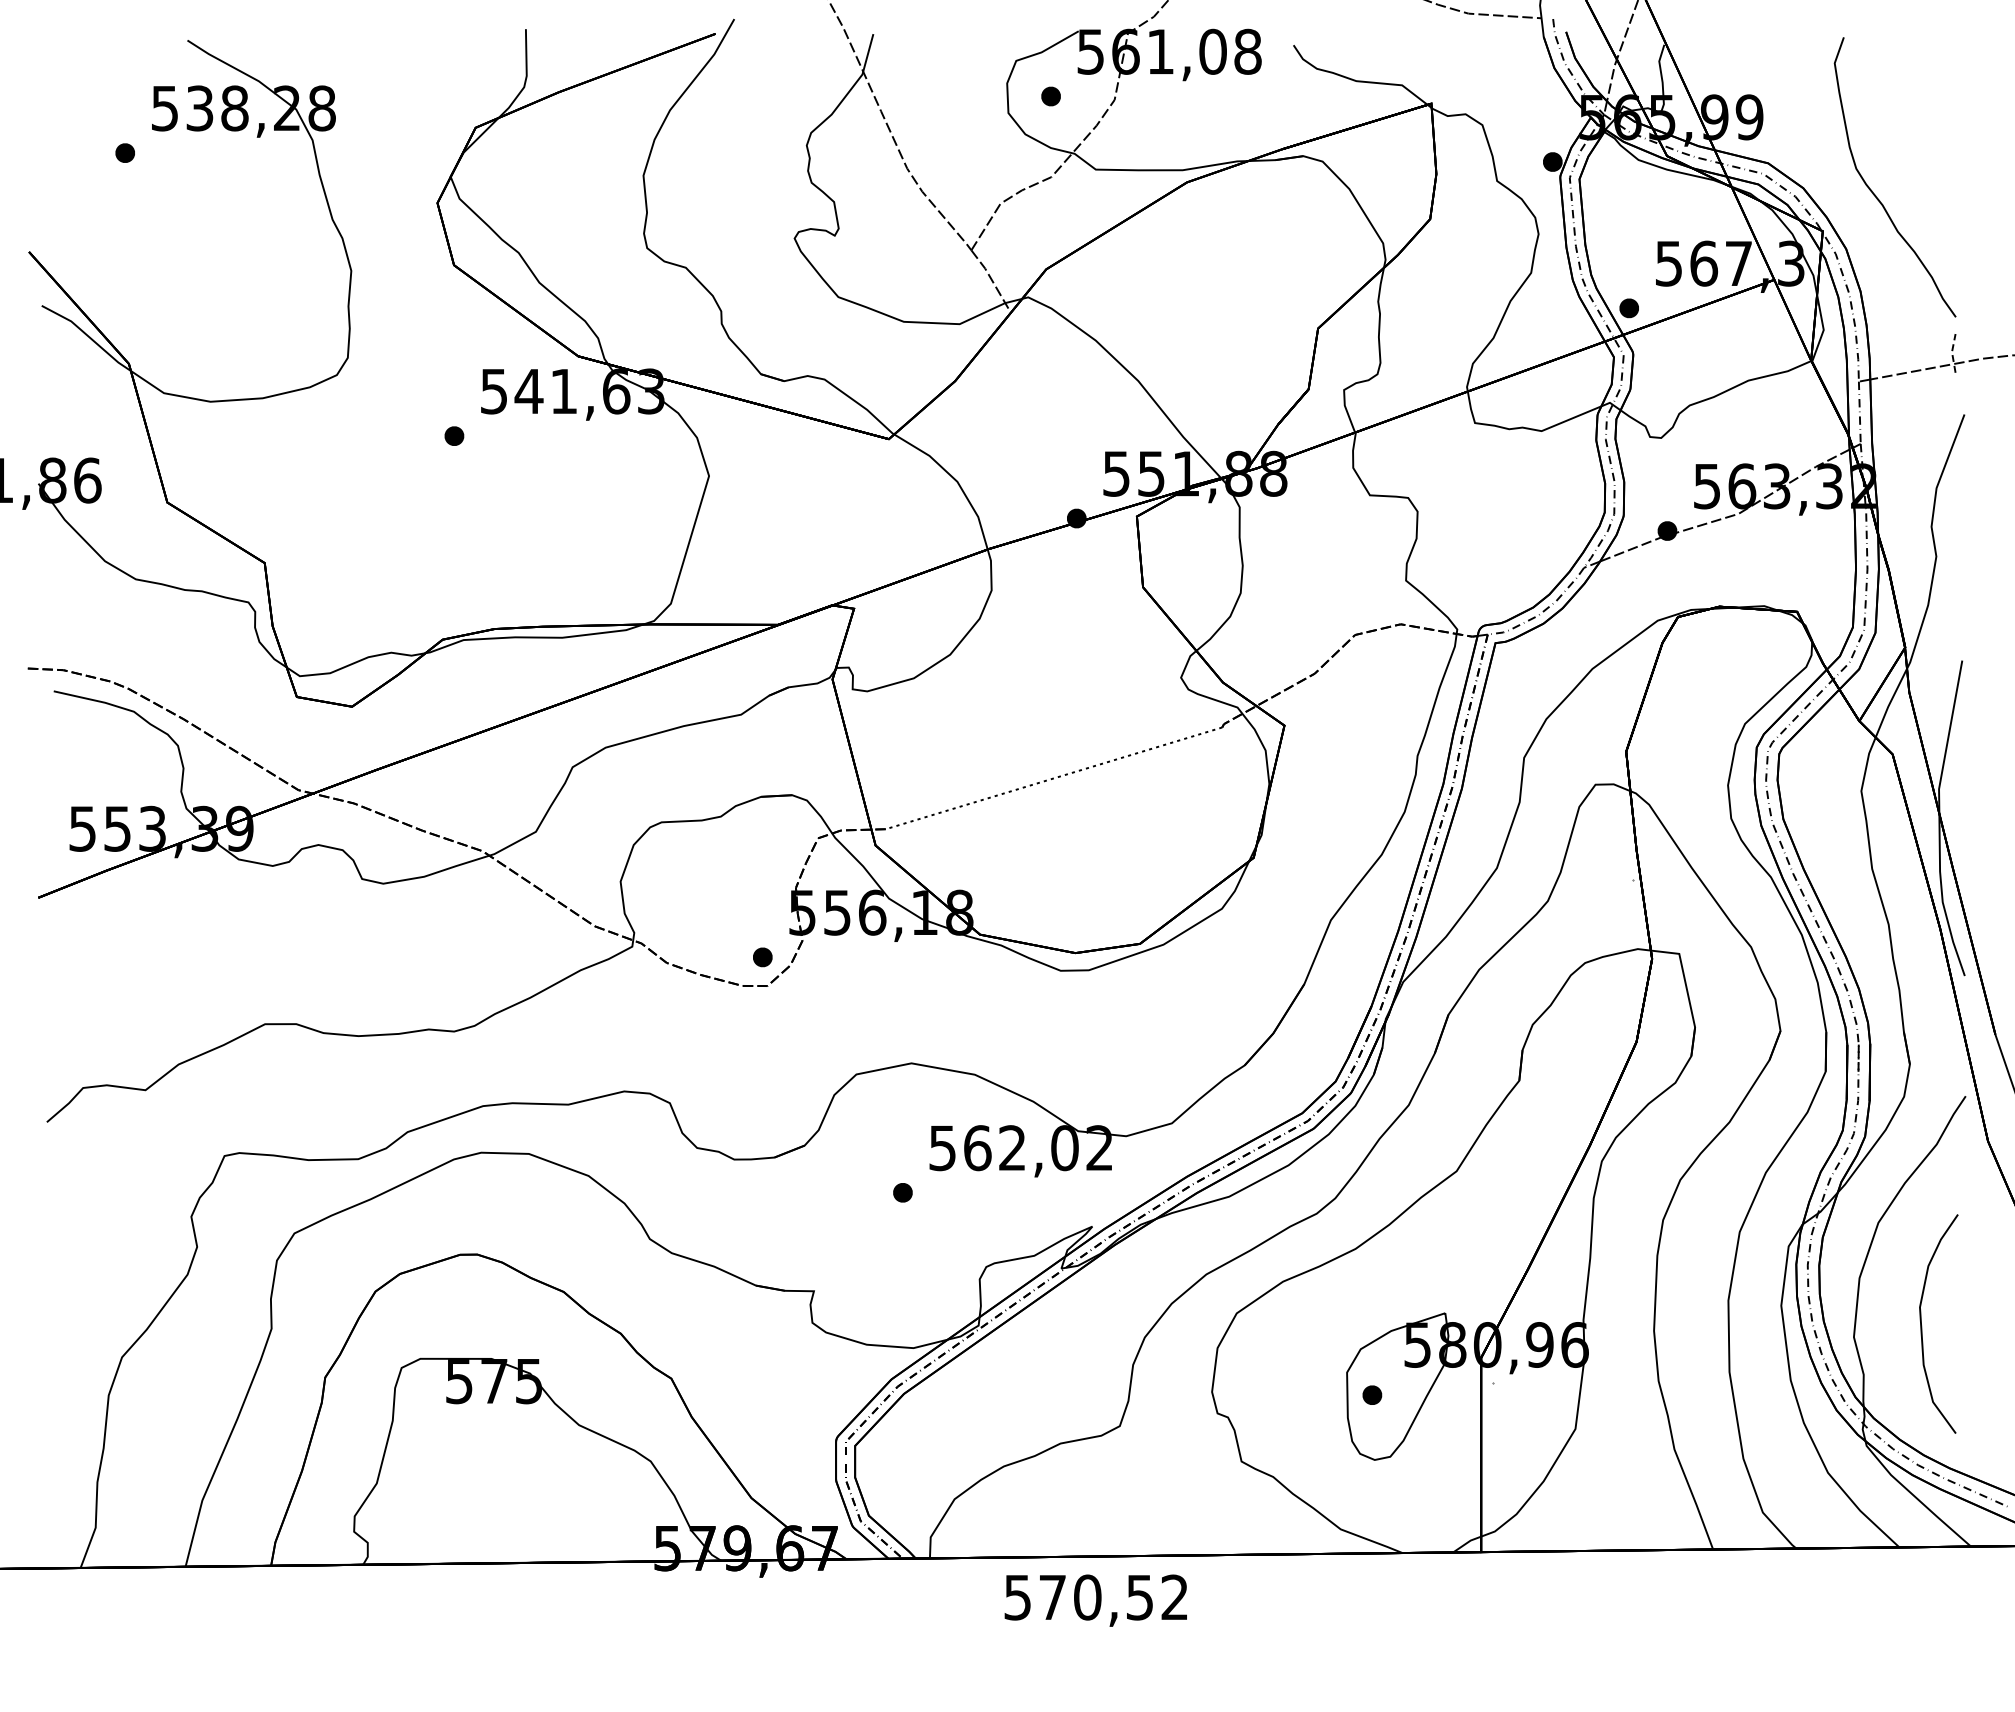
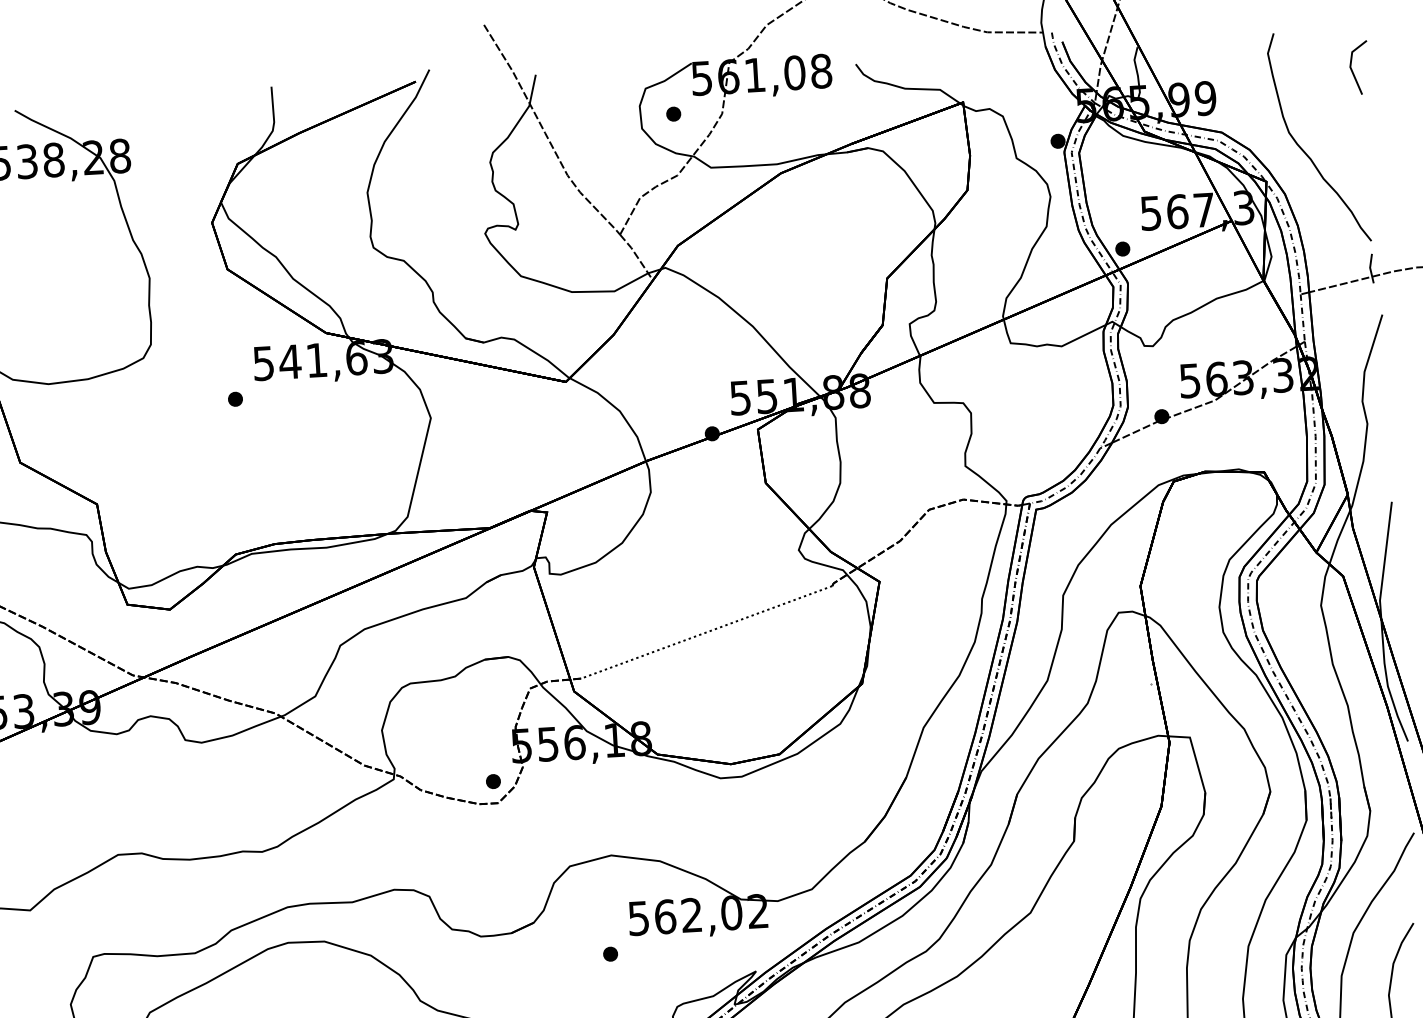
line: (1944, 91) -> (1352, 70), added
line: (1952, 352) -> (1370, 268), dashed -> solid

